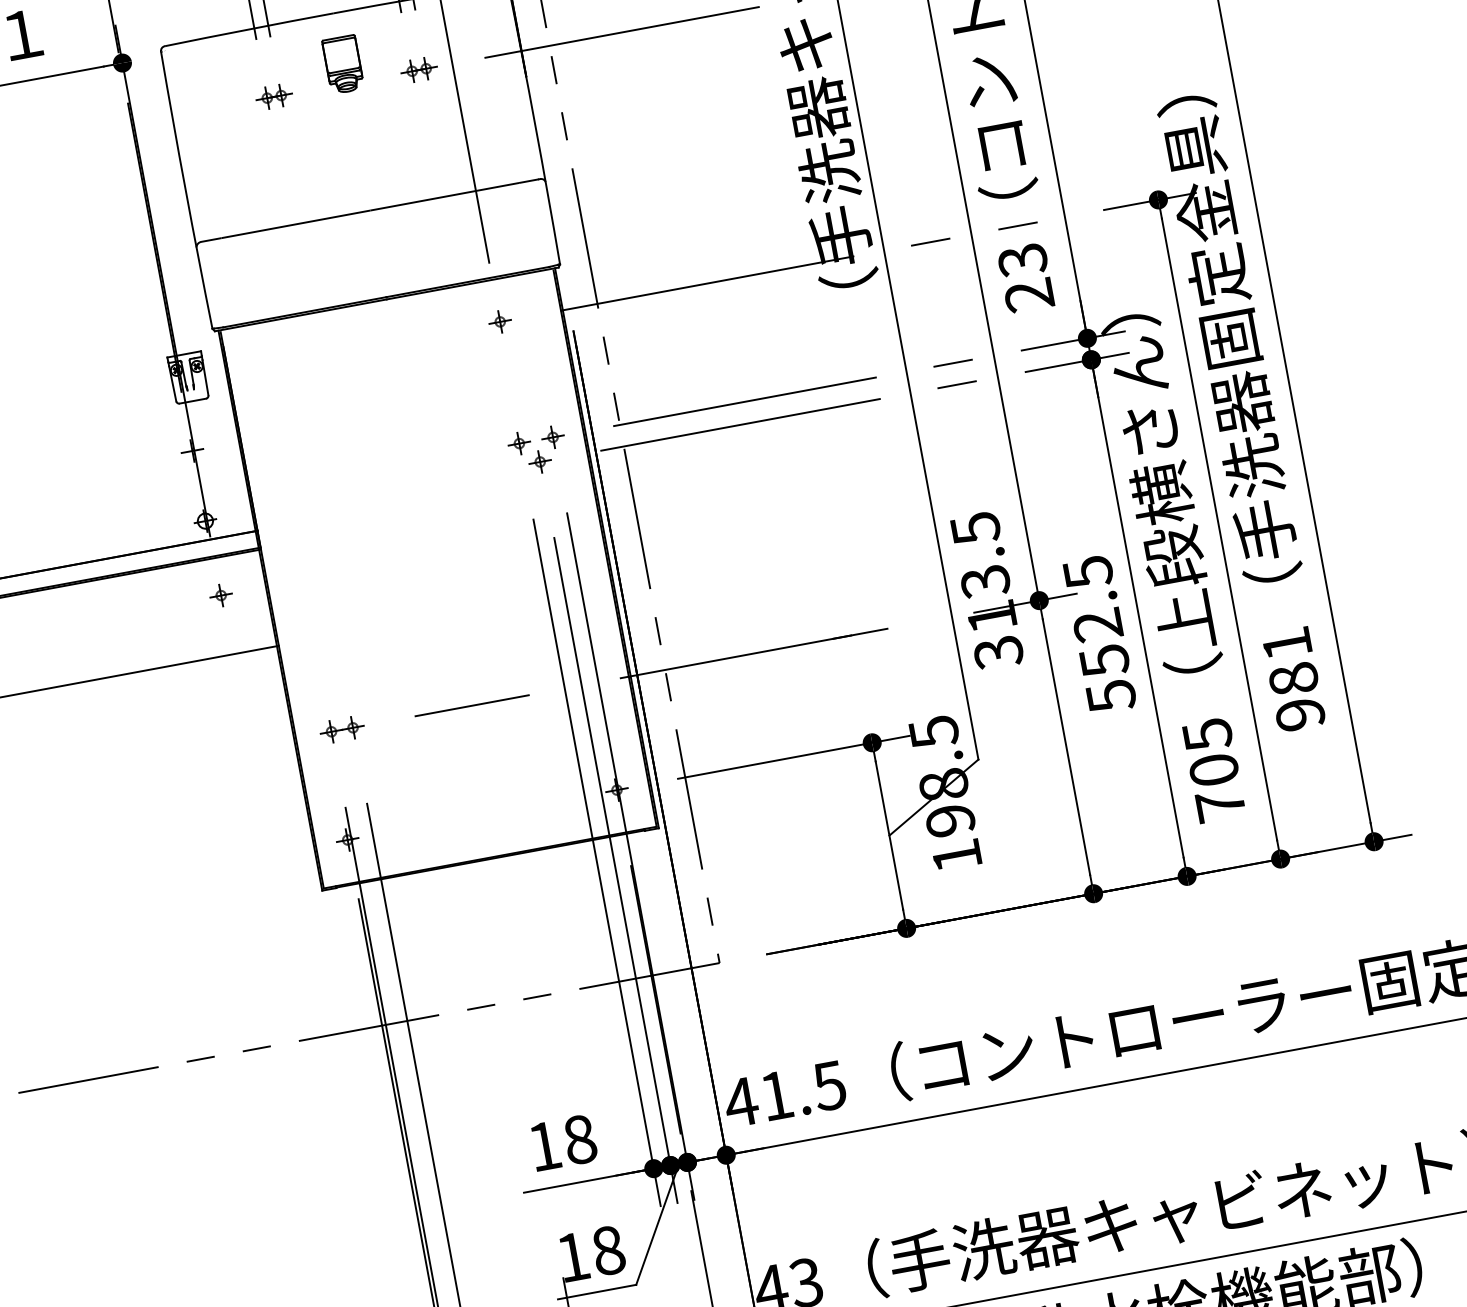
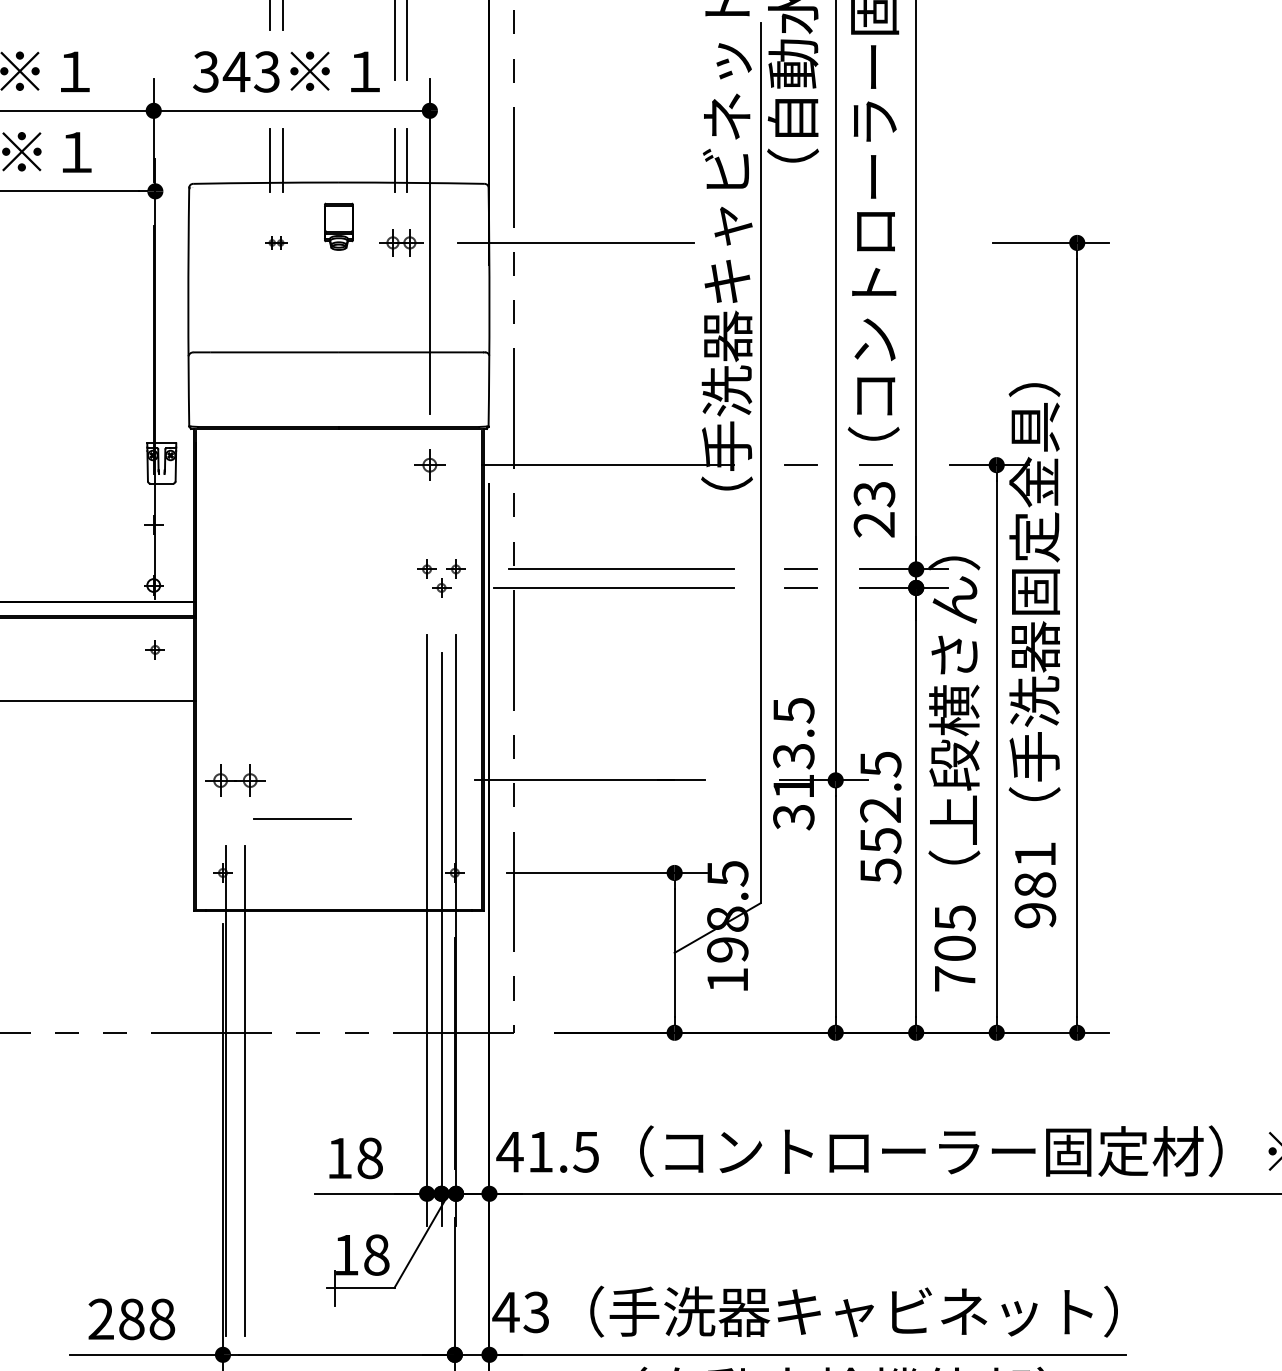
part: (418, 69) -> (400, 242), size x1.4
part: (274, 96) -> (276, 242), size x0.7
part: (499, 321) -> (429, 464), size x1.6
line: (472, 704) -> (302, 818), moved
part: (342, 728) -> (235, 779), size x1.6

